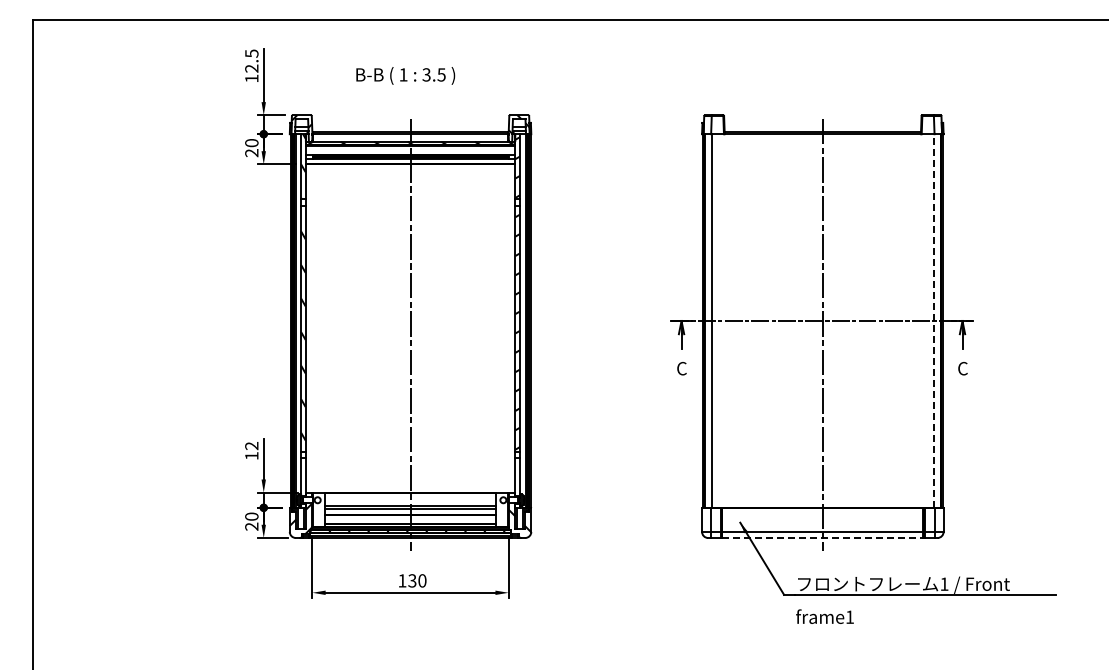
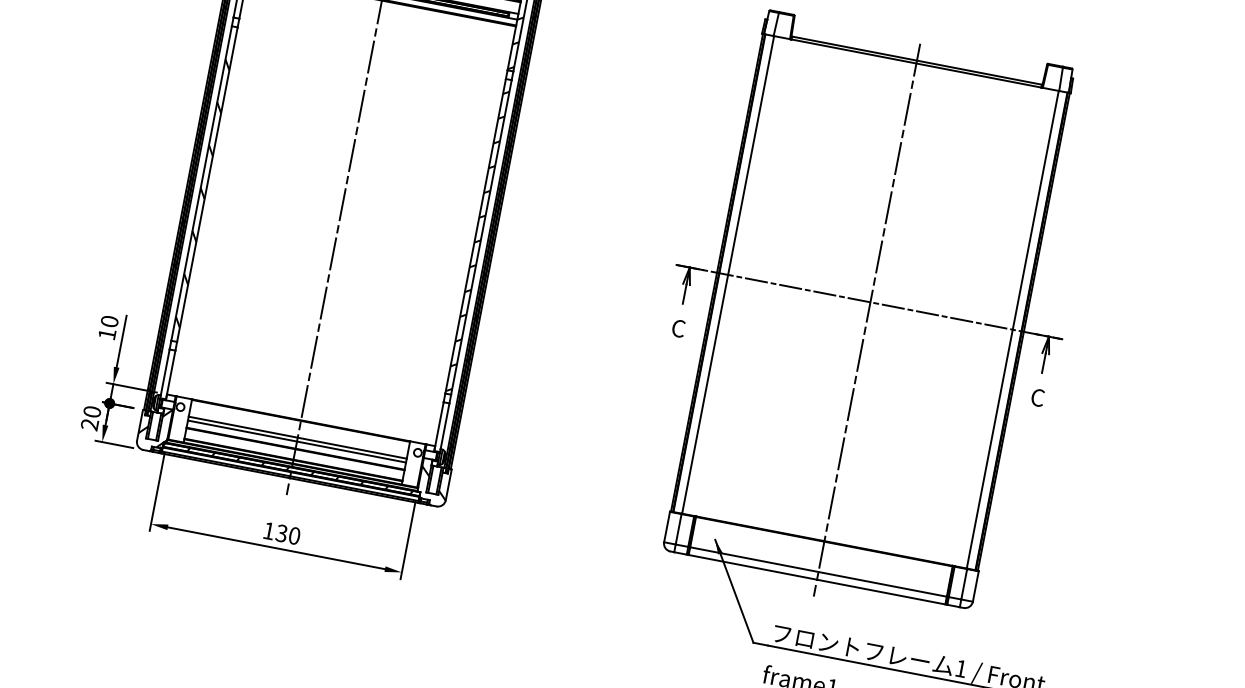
line: (934, 321) -> (1013, 330), dashed -> solid
text: (251, 446) -> (109, 322), 12 -> 10
line: (823, 538) -> (817, 580), dashed -> solid

